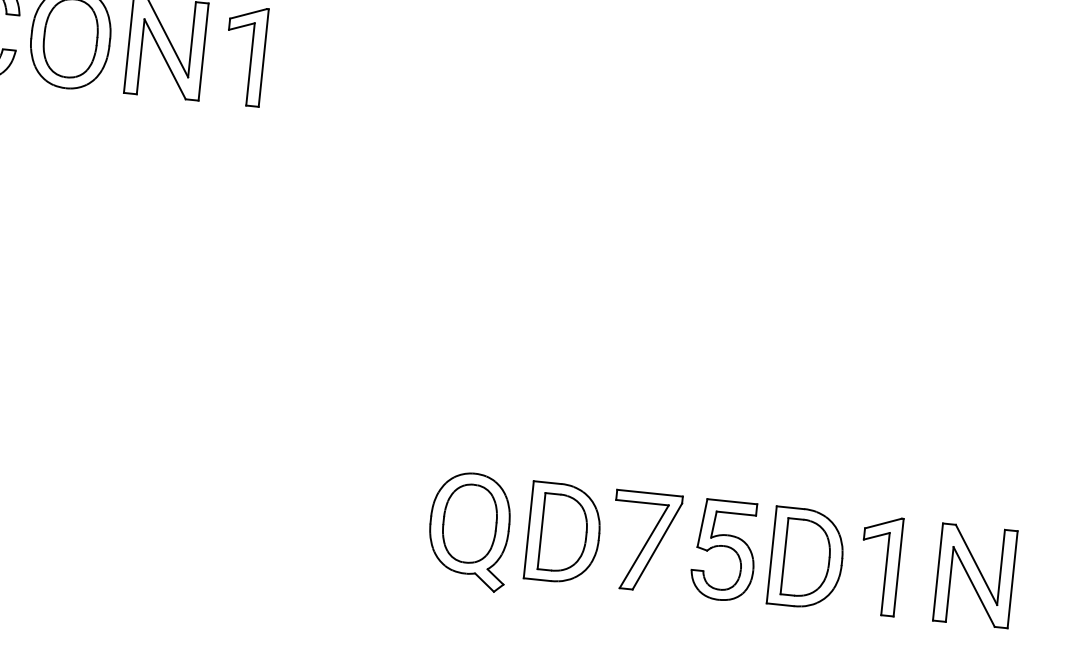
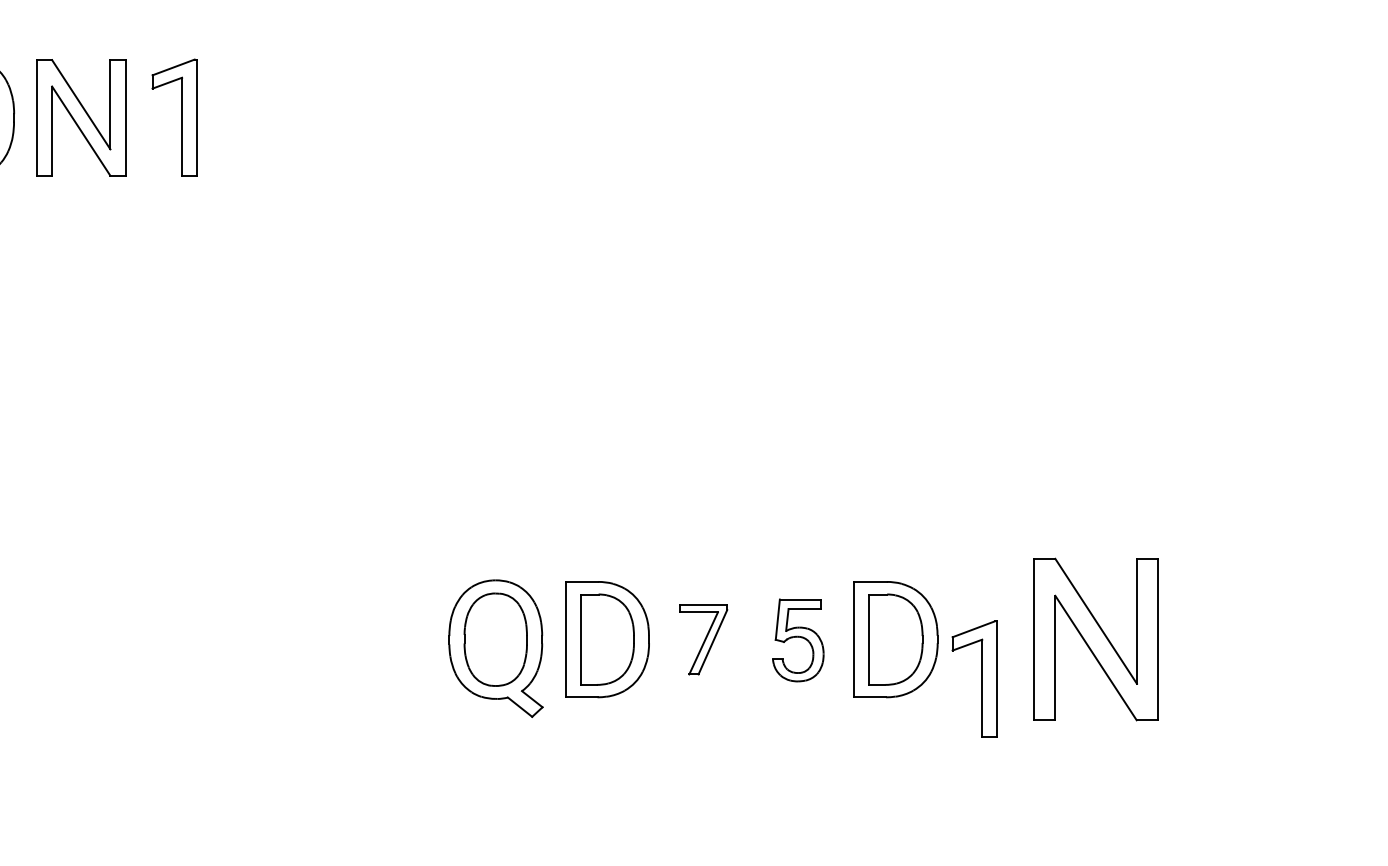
part: (644, 541) -> (703, 639), size x0.6
part: (724, 550) -> (798, 640), size x0.7
part: (885, 565) -> (981, 678), moved
part: (974, 575) -> (1095, 639), size x1.4

